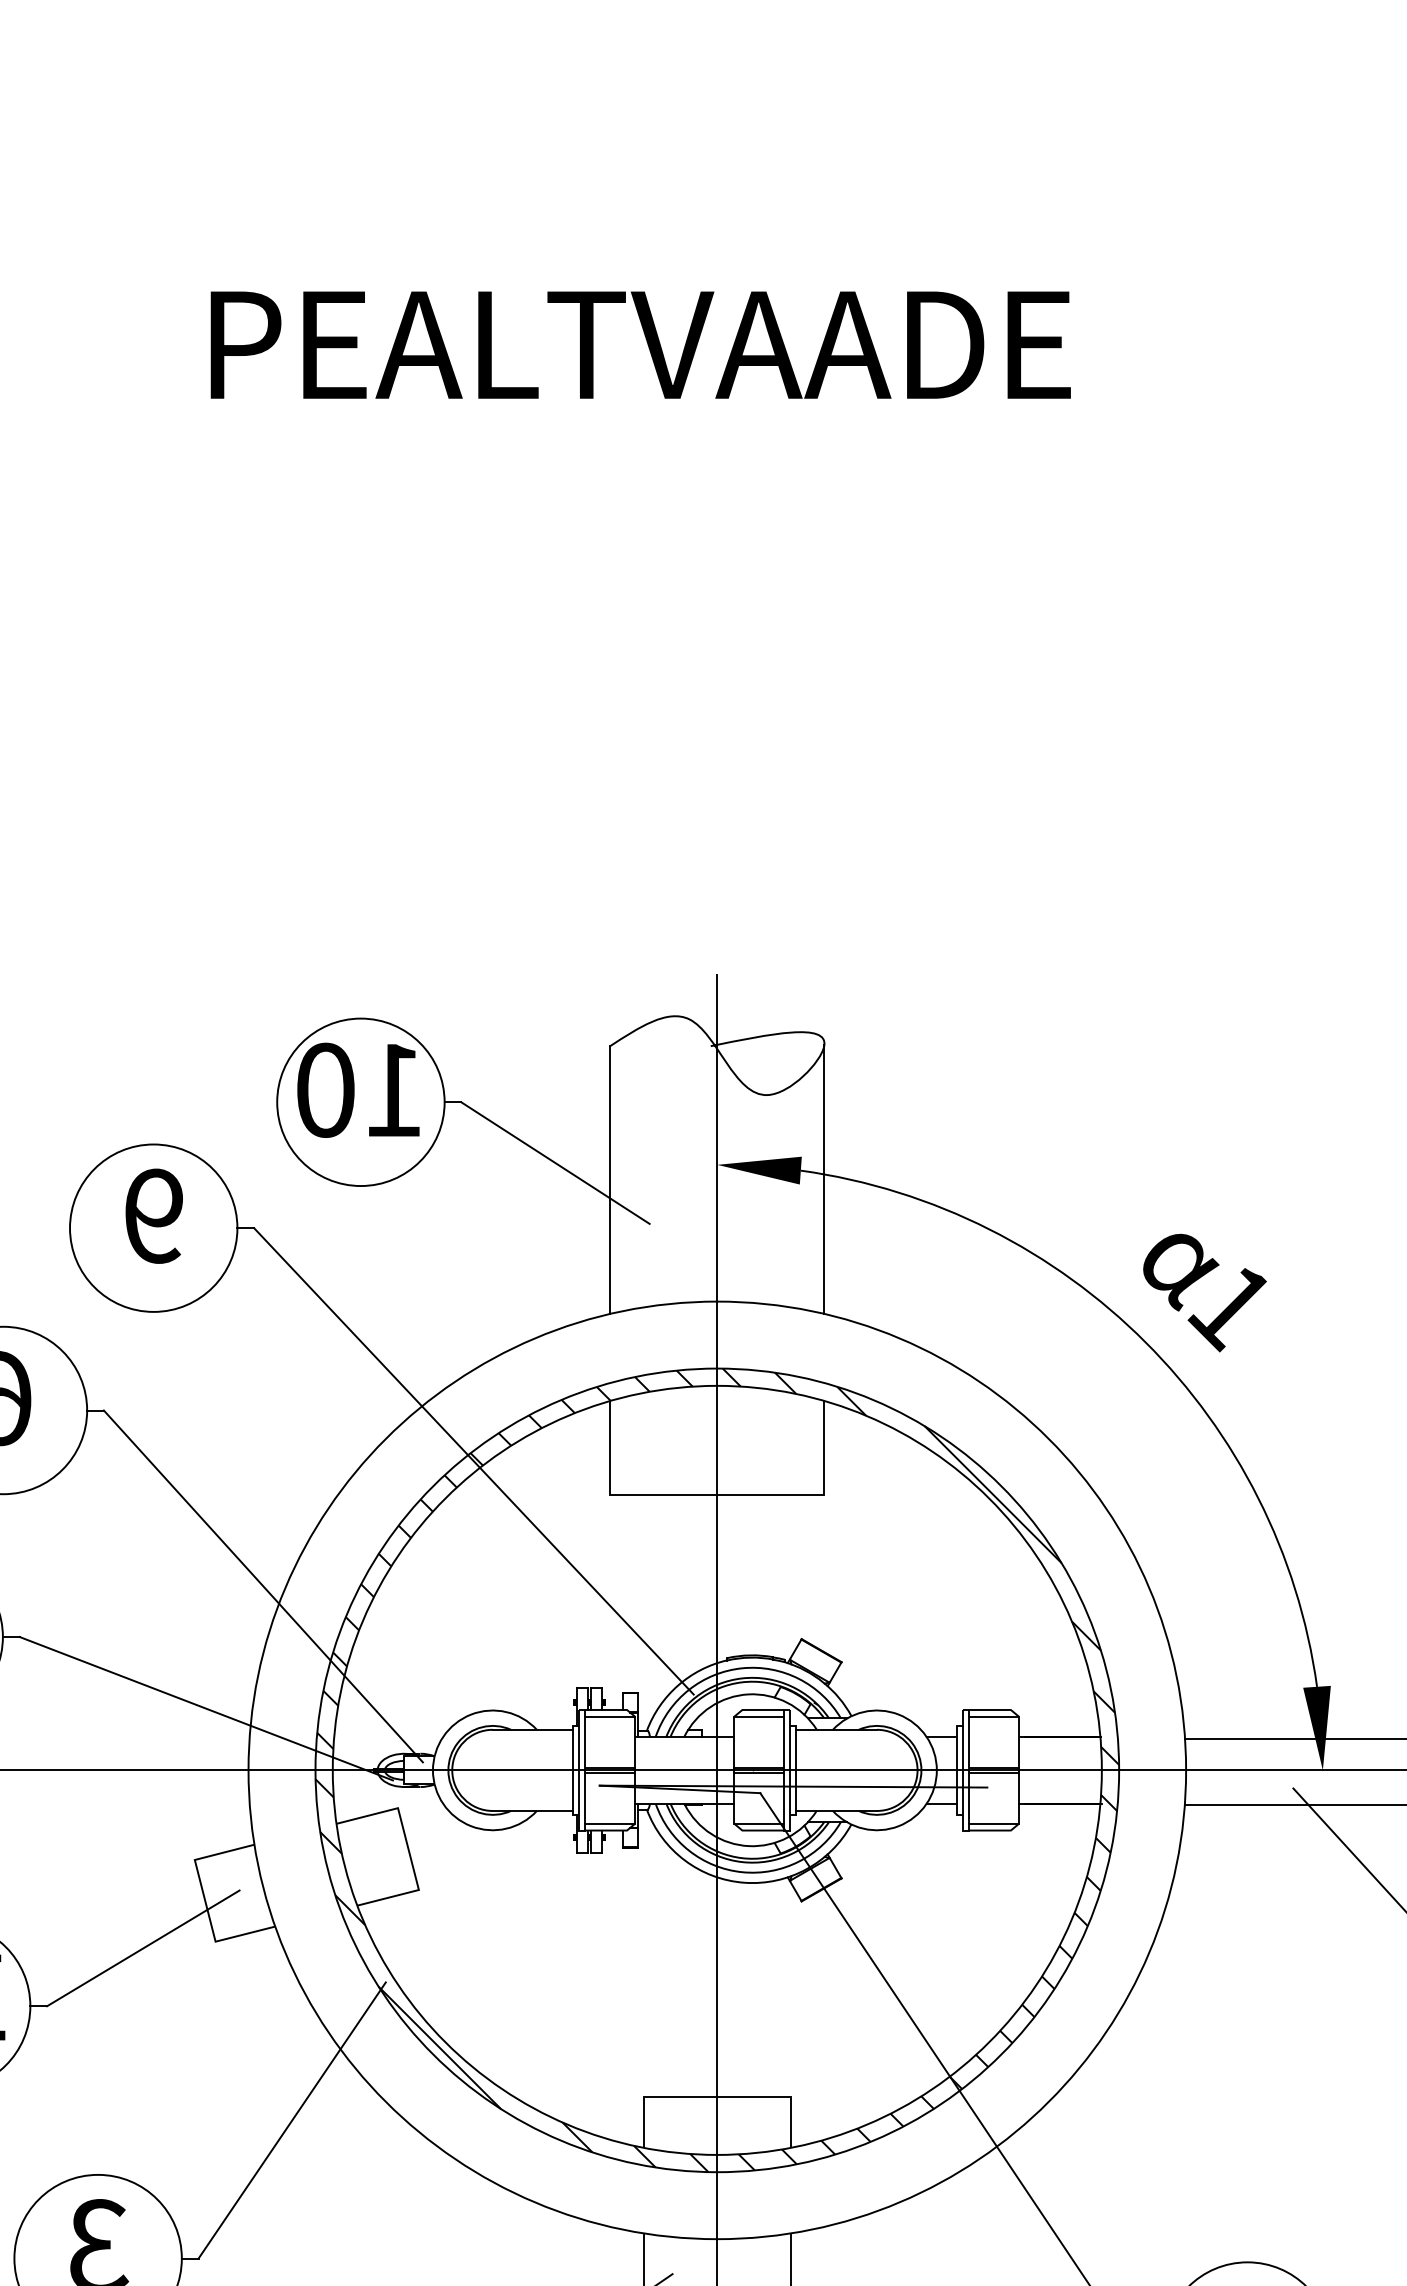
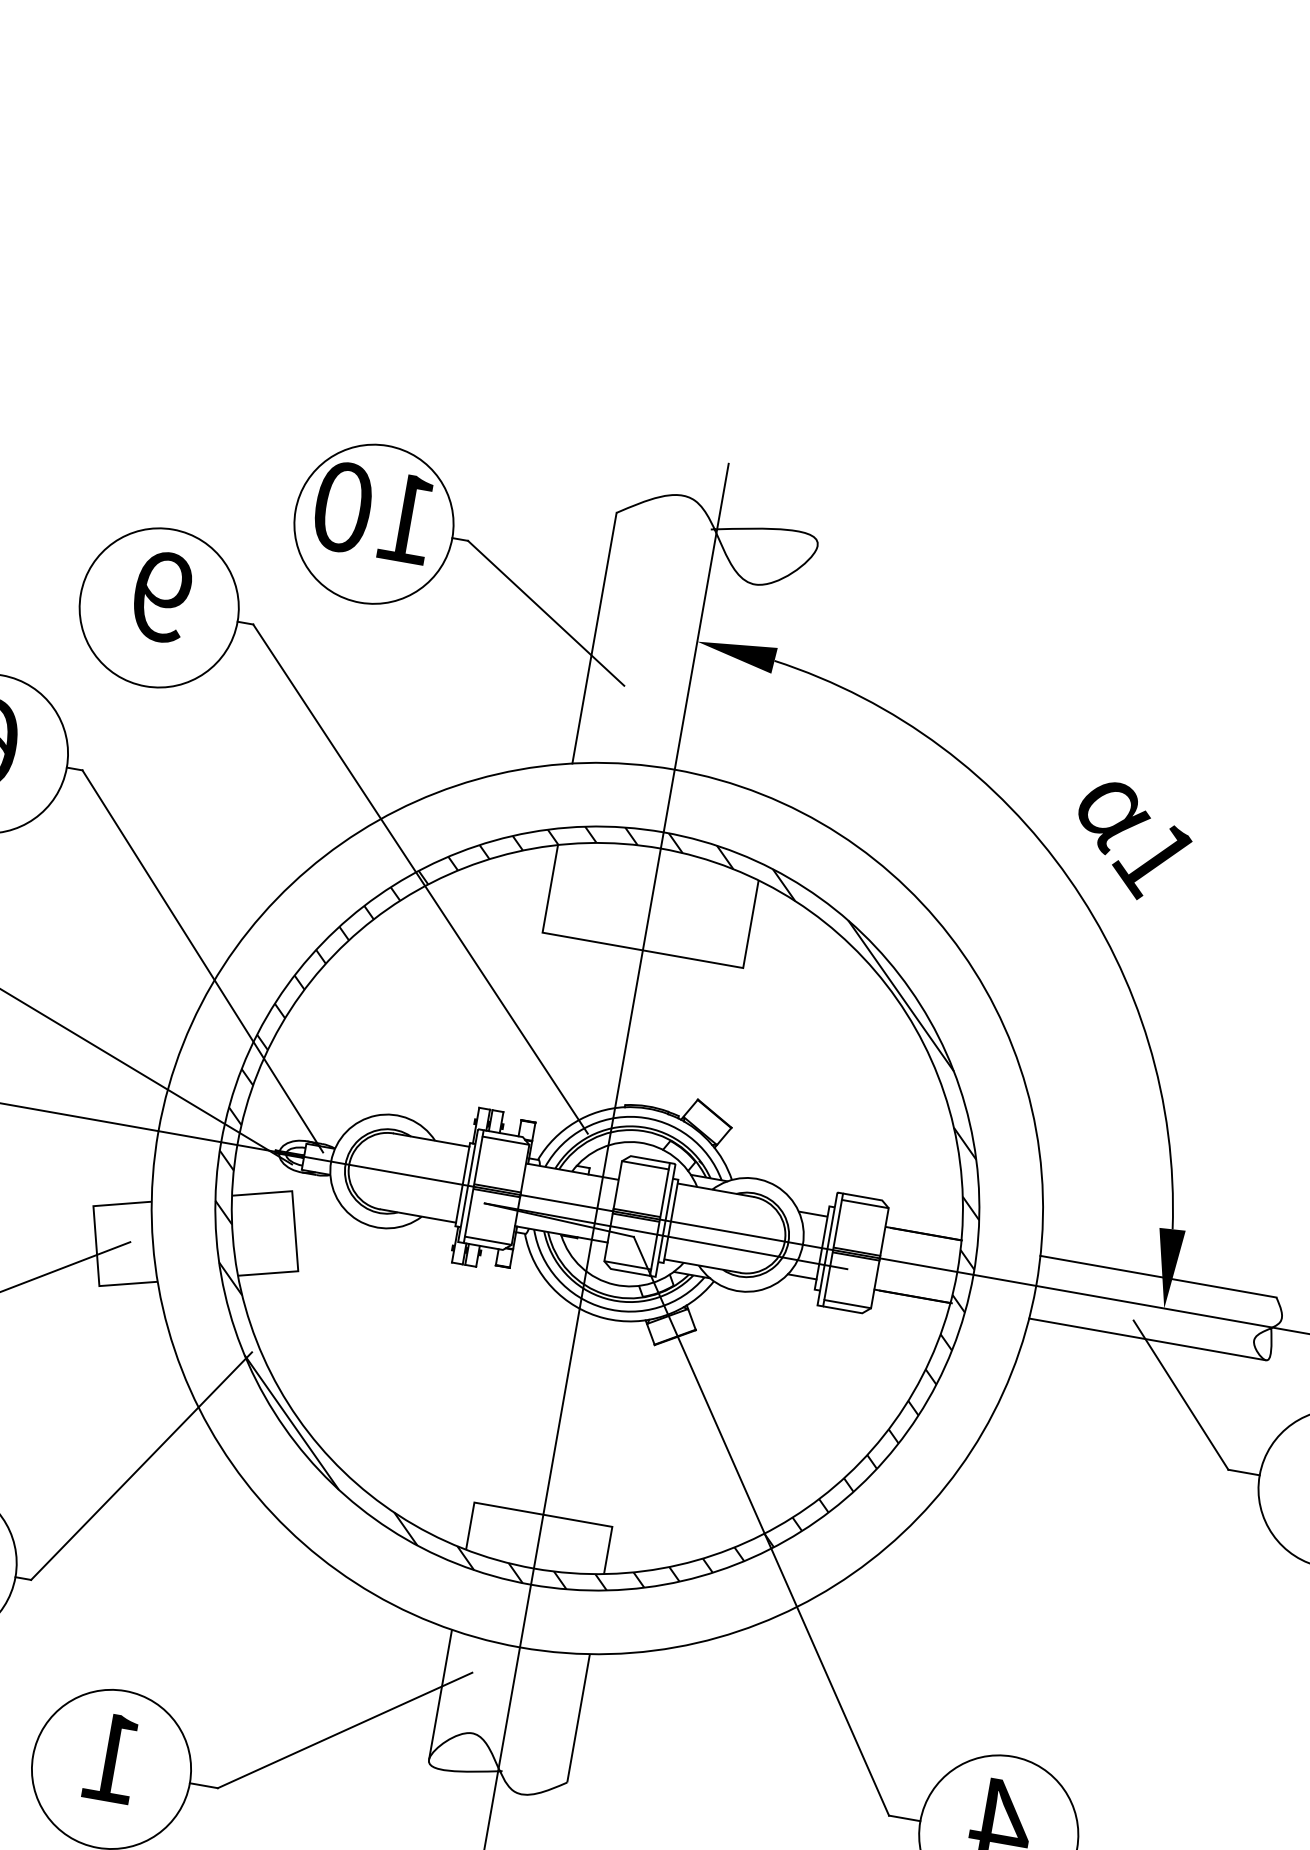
line: (824, 1178) -> (795, 672), removed

